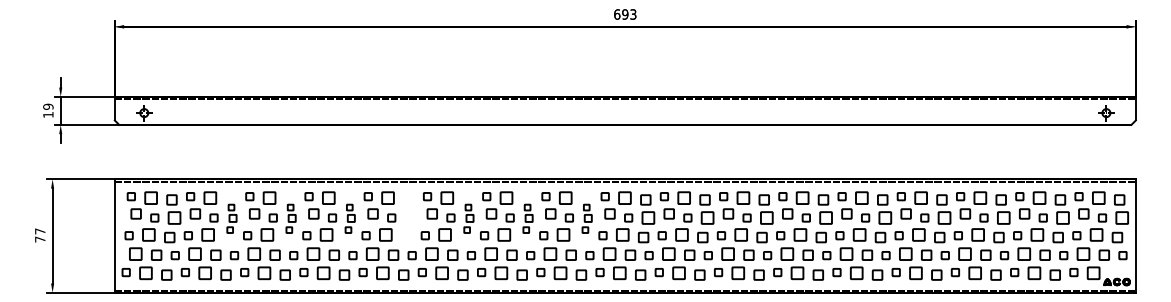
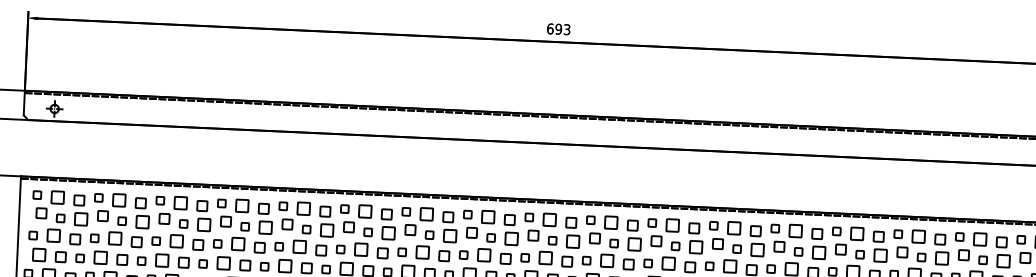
part: (231, 218) -> (140, 222), size x1.67
part: (290, 218) -> (201, 225), size x1.67
part: (349, 218) -> (262, 228), size x1.67
part: (409, 218) -> (325, 230), added
part: (468, 218) -> (386, 233), size x1.67
part: (527, 218) -> (447, 236), size x1.67
part: (586, 218) -> (508, 239), size x1.67

